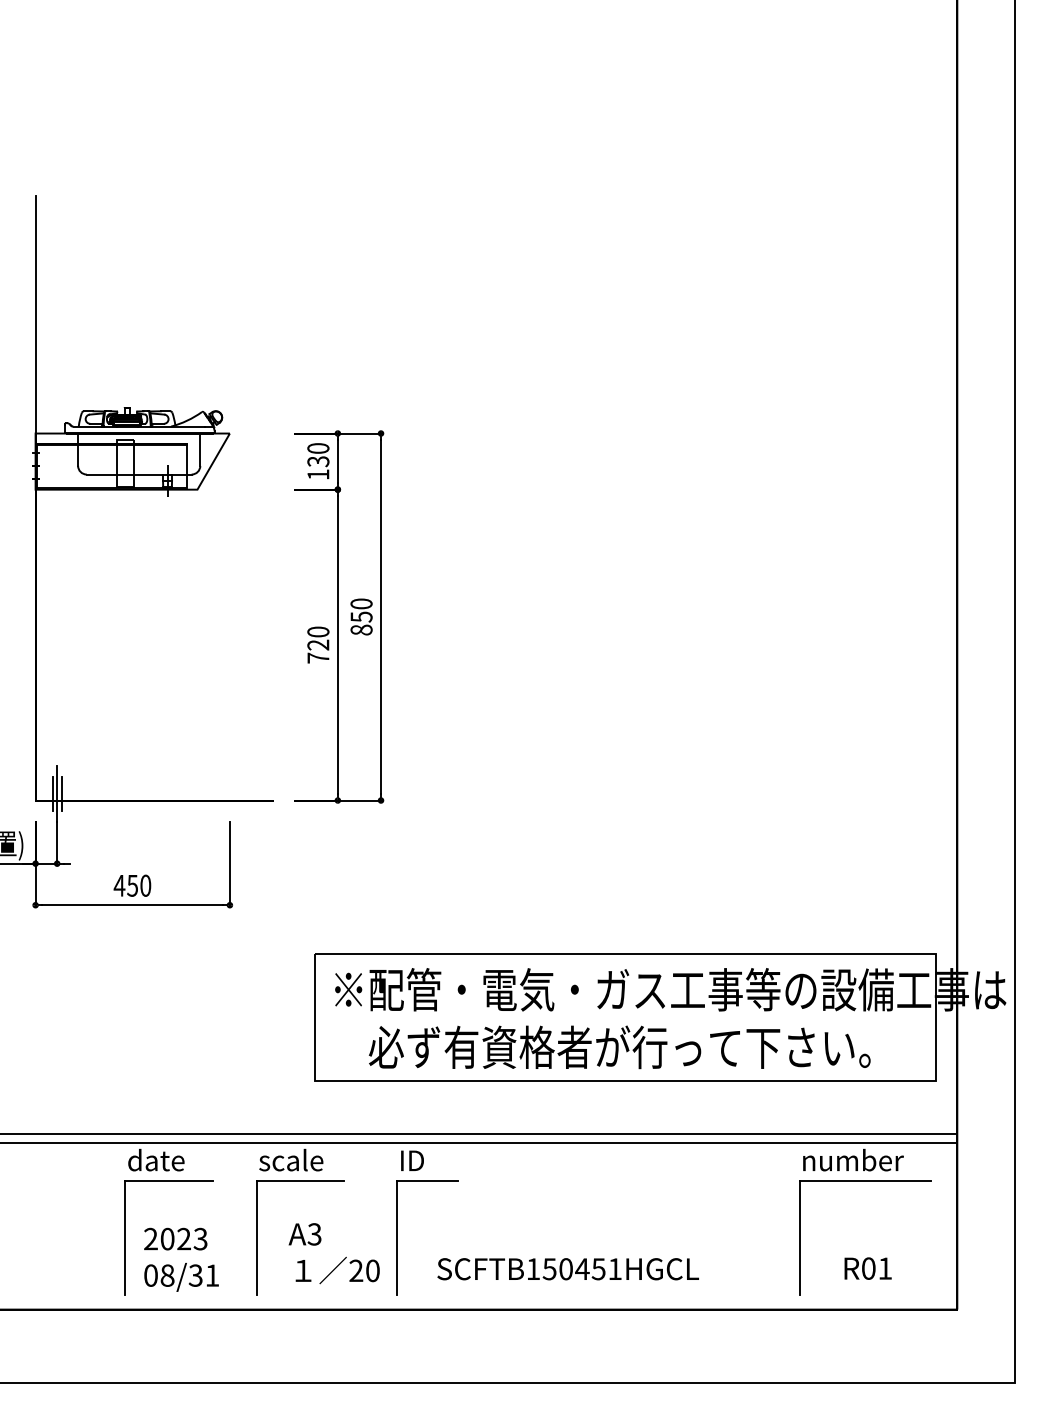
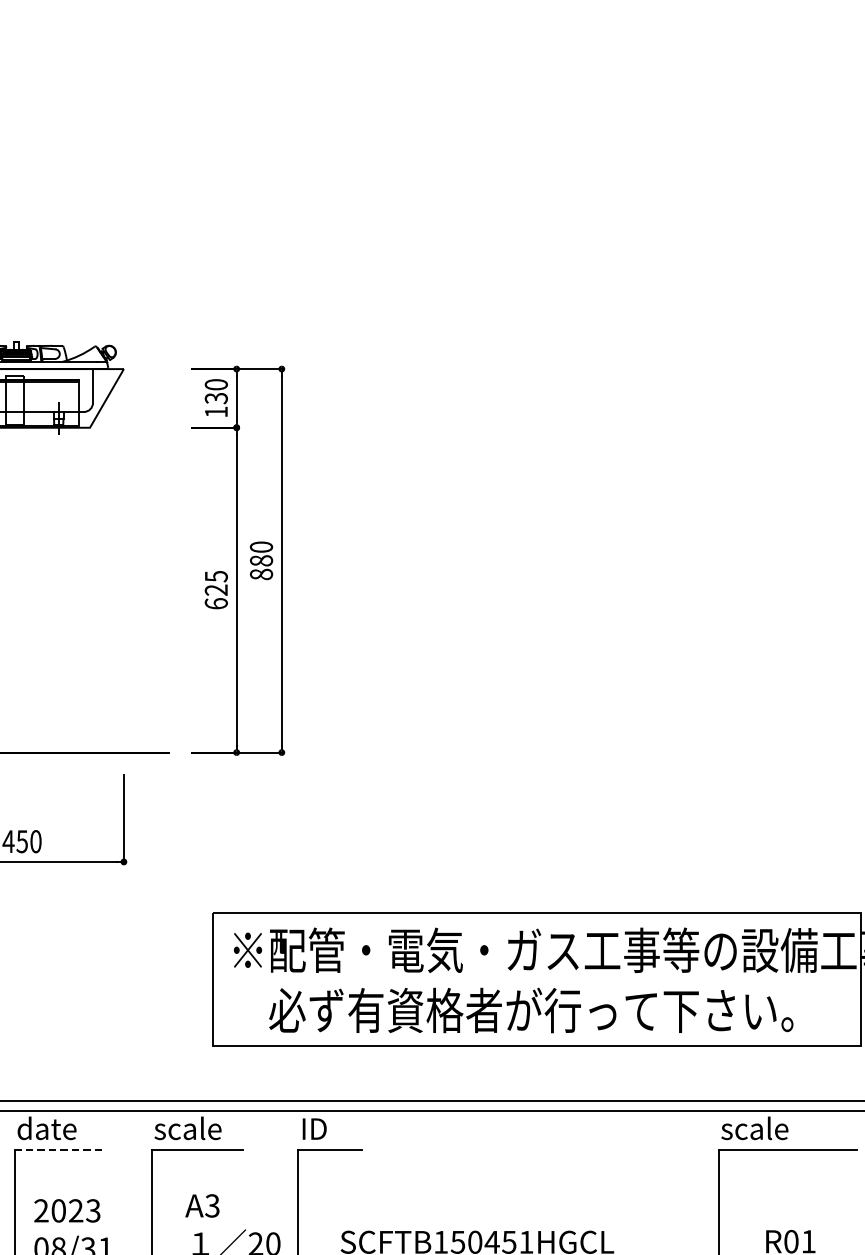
text: (361, 616) -> (261, 560), 850 -> 880
text: (318, 644) -> (216, 589), 720 -> 625
text: (852, 1159) -> (774, 1127), number -> scale
line: (169, 1181) -> (60, 1150), solid -> dashed

